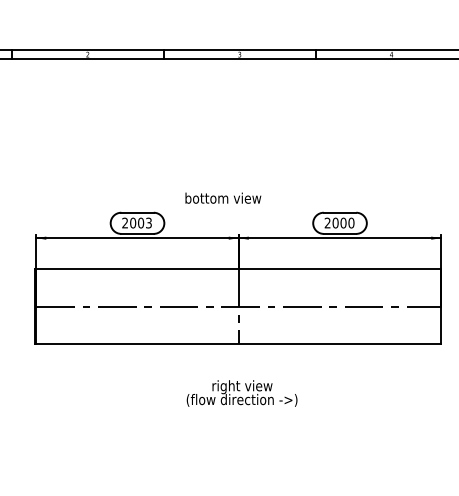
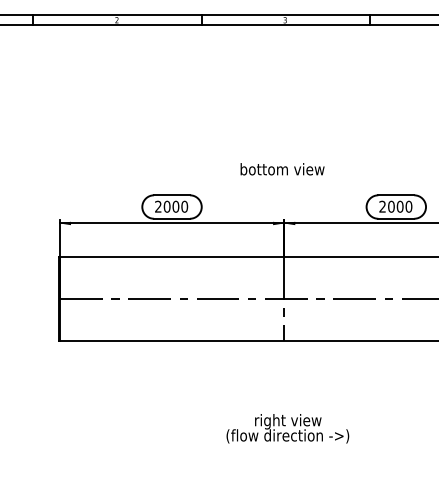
text: (223, 197) -> (282, 168), moved
text: (148, 222) -> (184, 206), 2003 -> 2000
text: (241, 393) -> (287, 428), moved

